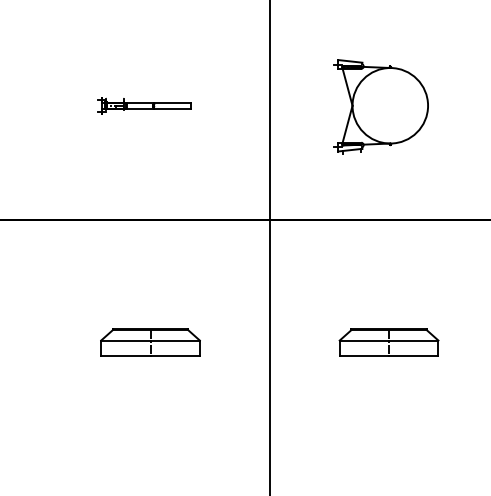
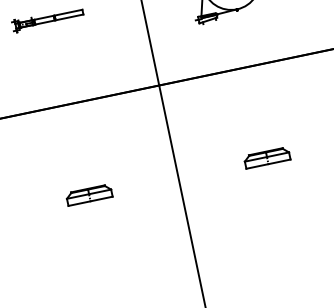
part: (150, 342) -> (89, 195), size x0.6
part: (388, 342) -> (266, 158), size x0.6

